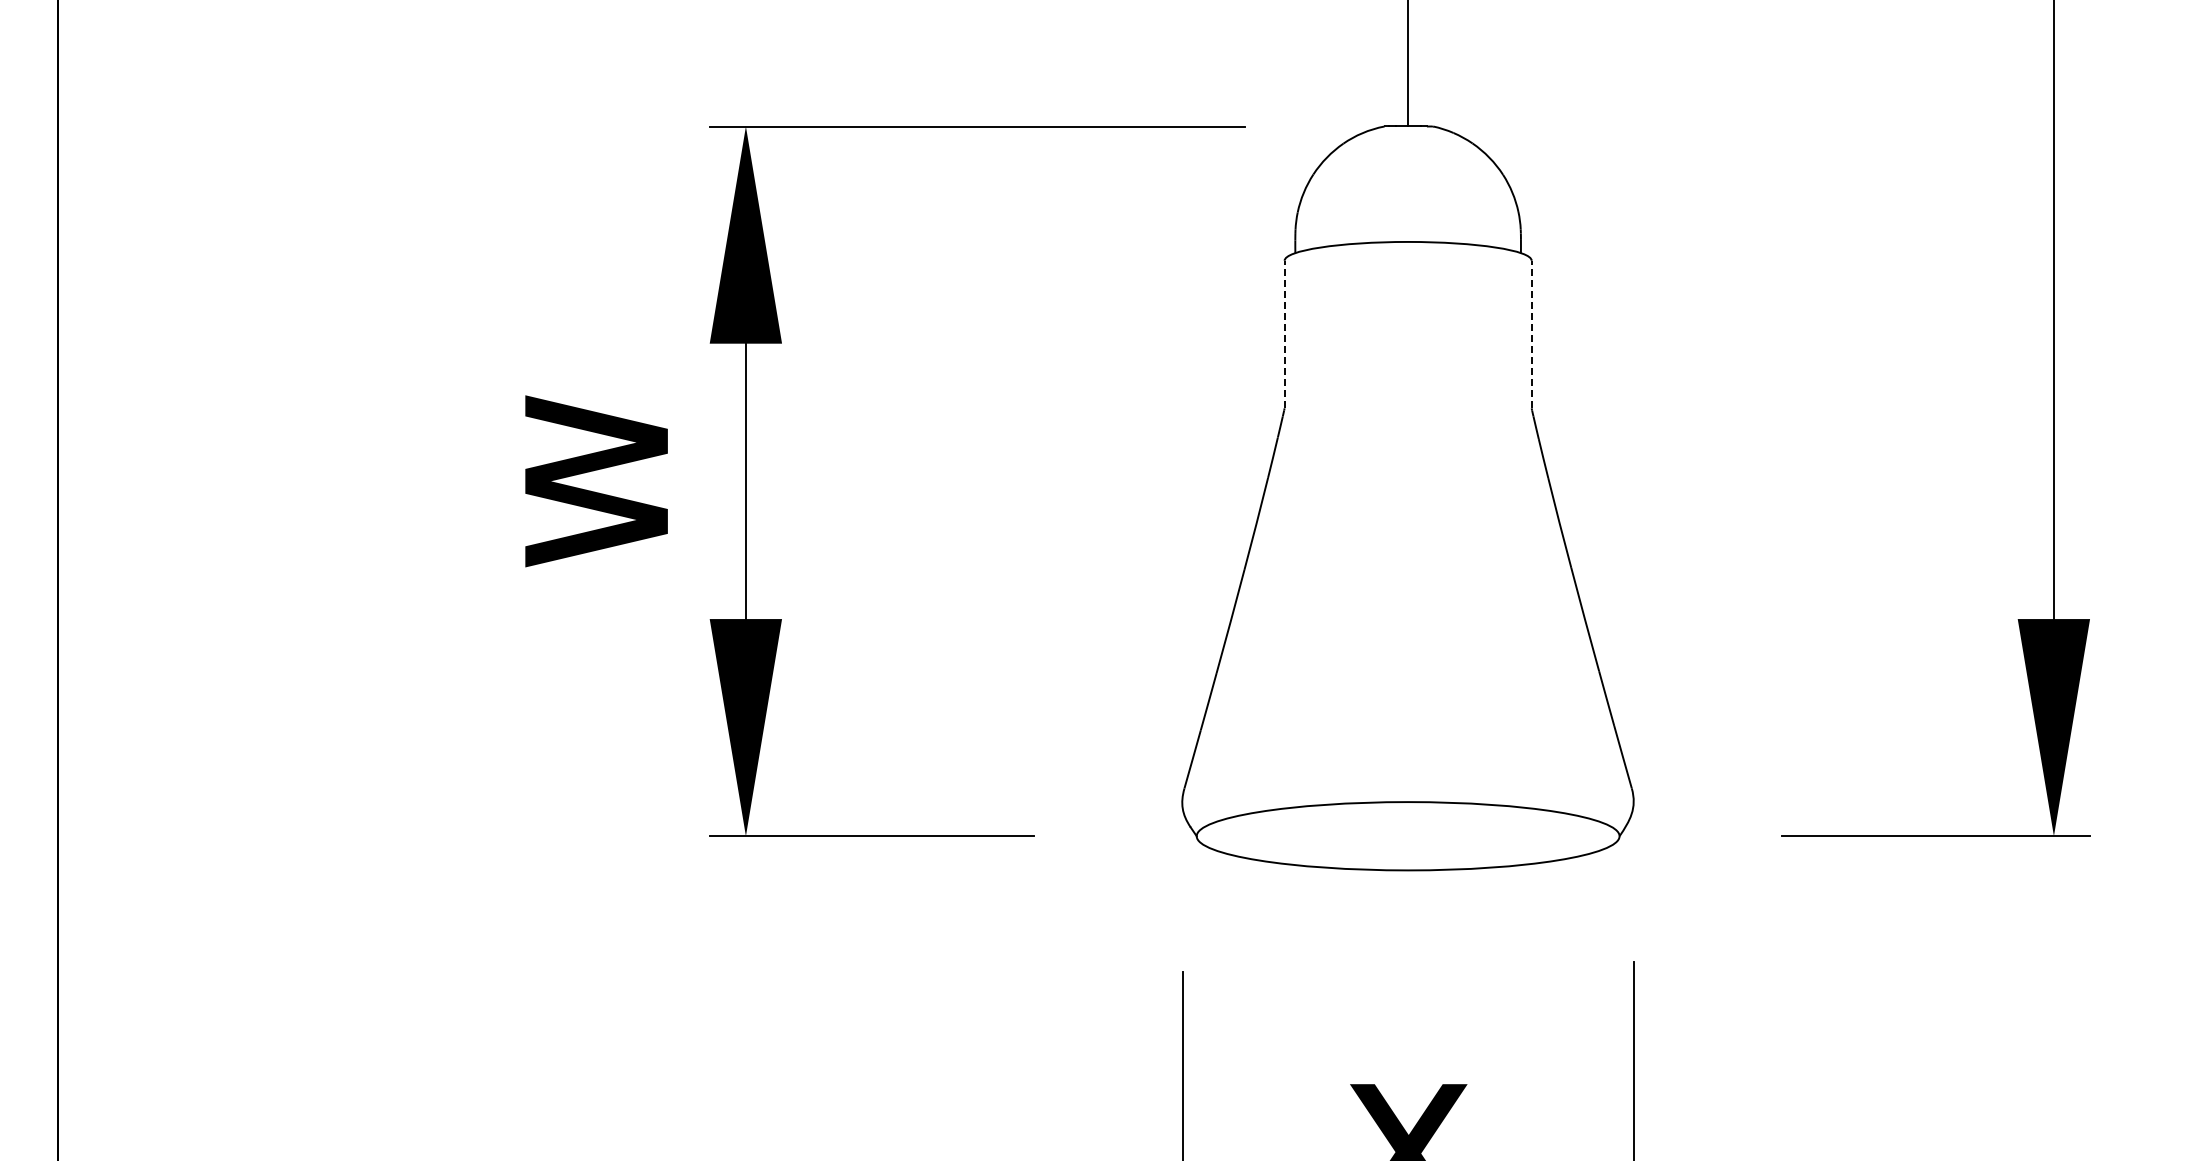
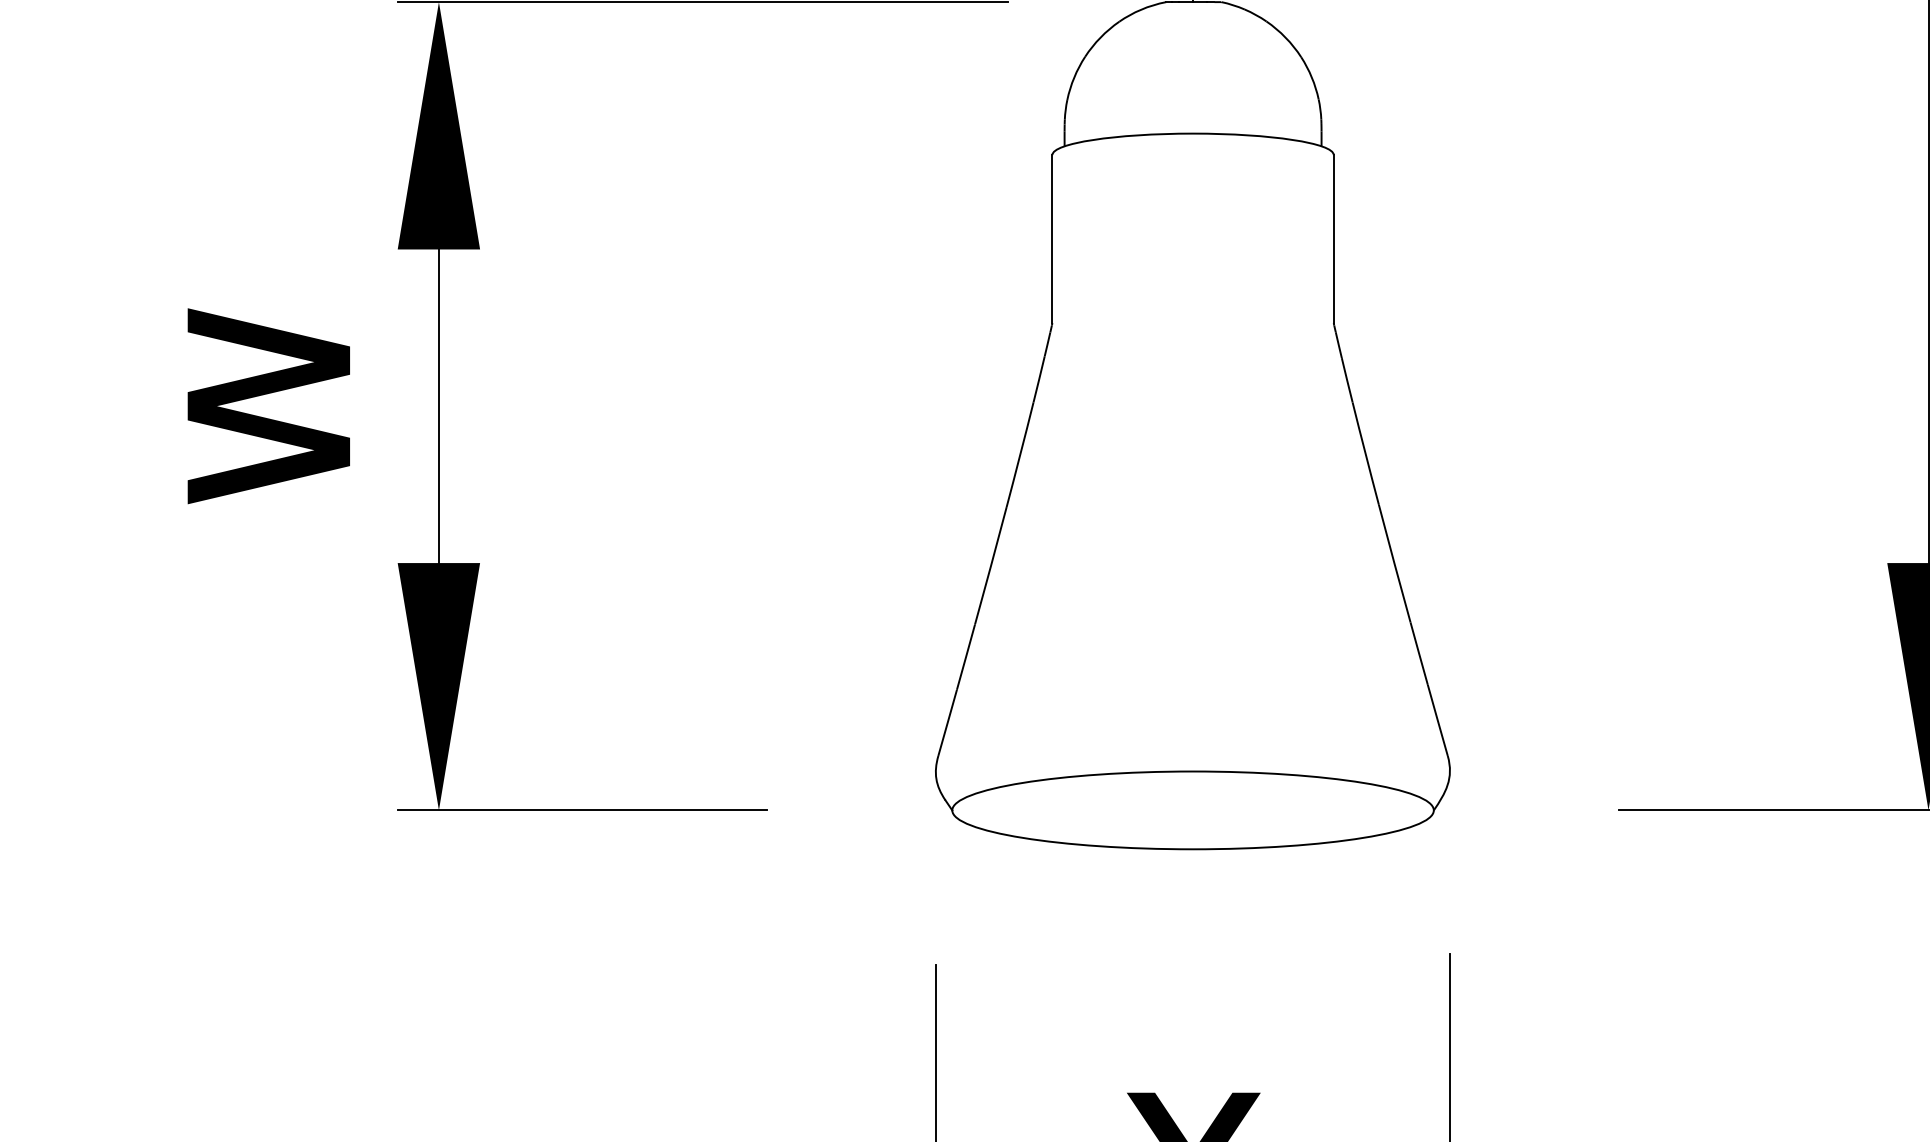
line: (1284, 334) -> (1052, 239), dashed -> solid
line: (1531, 334) -> (1333, 239), dashed -> solid

